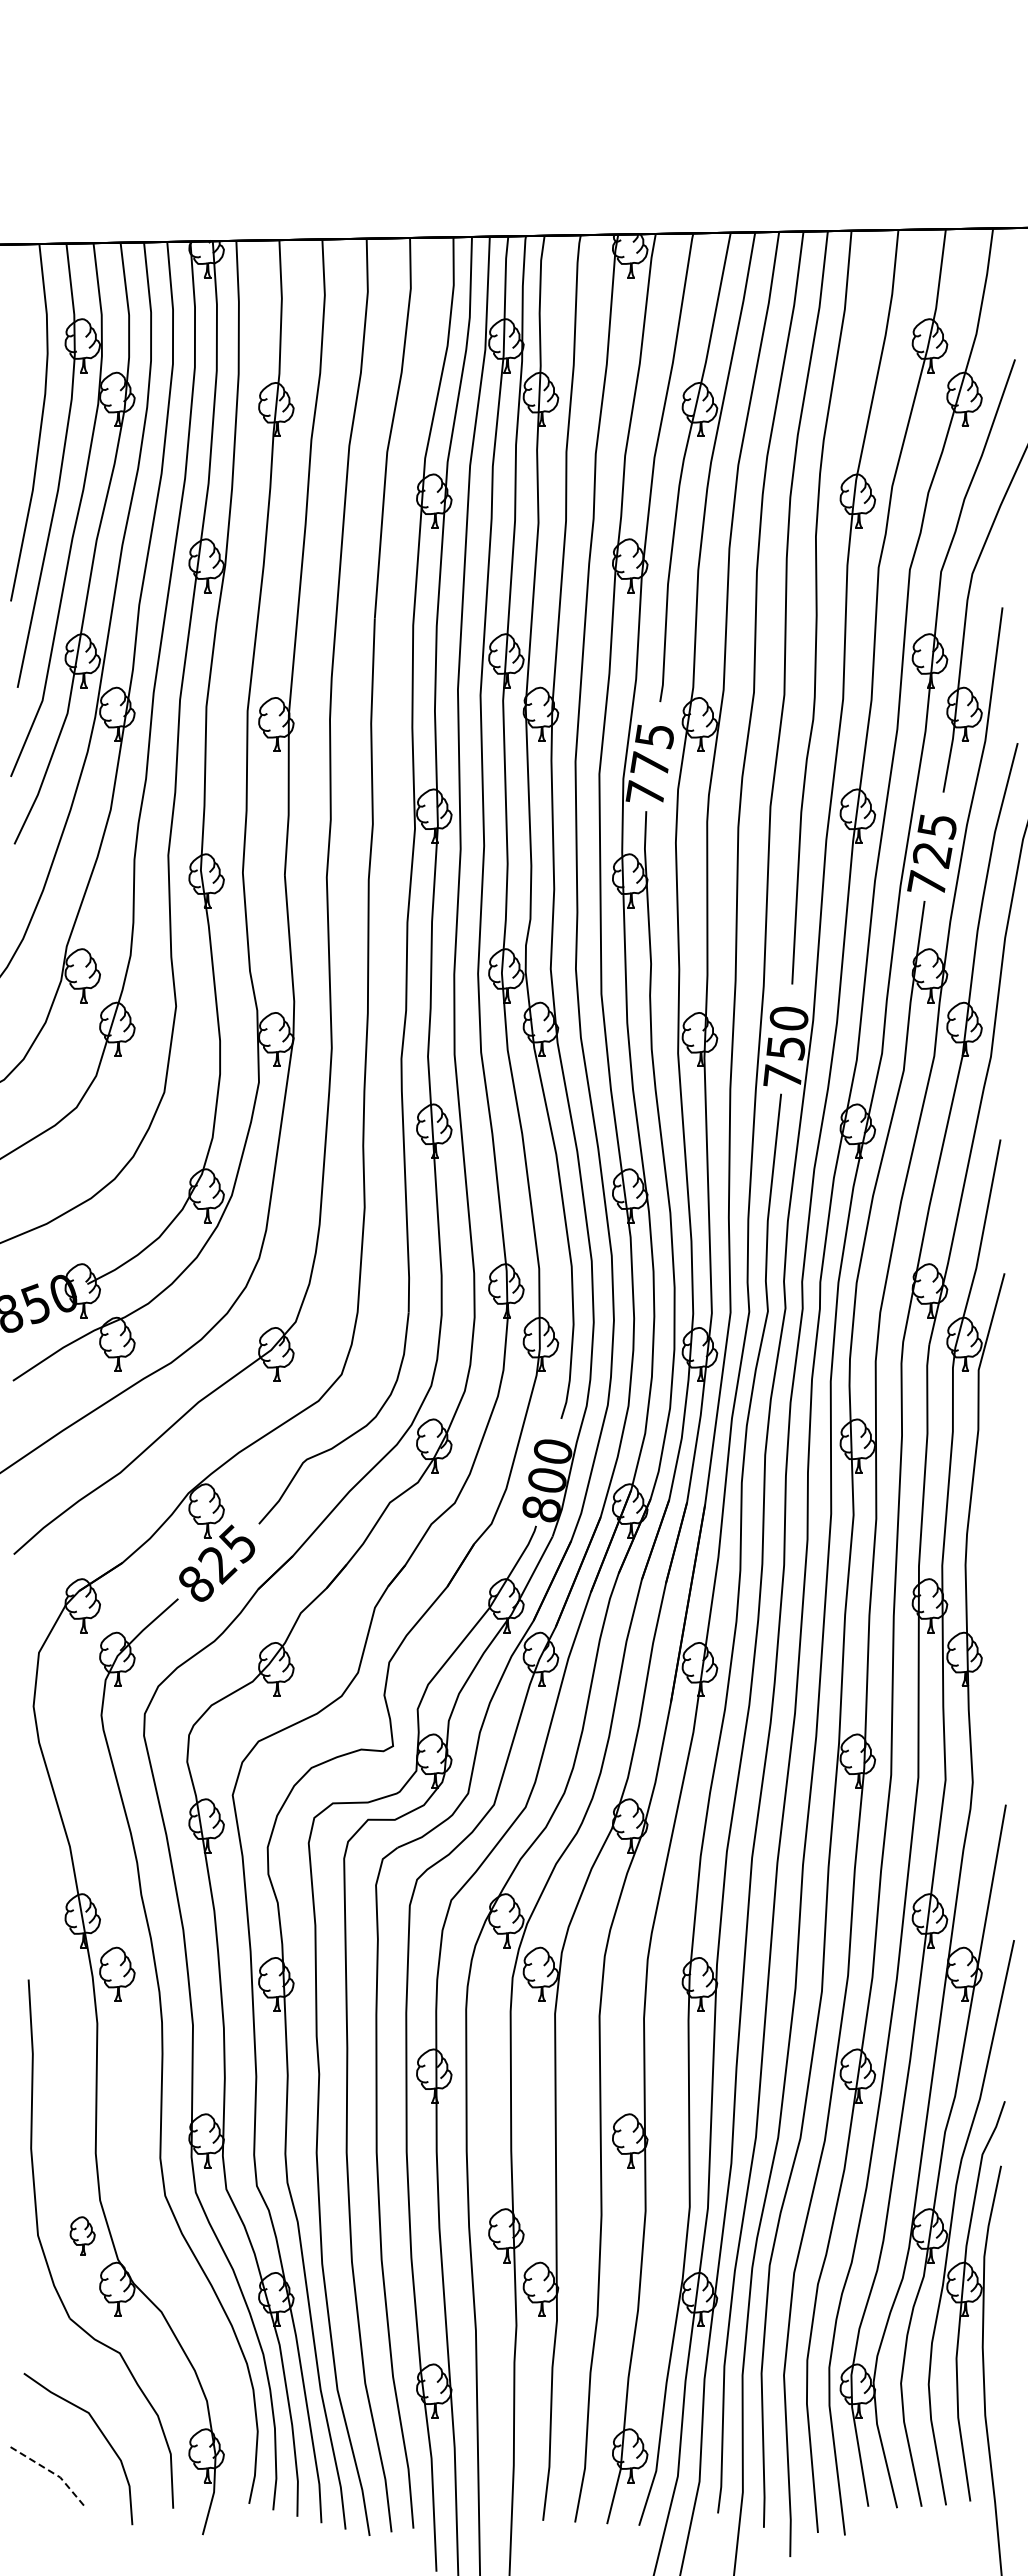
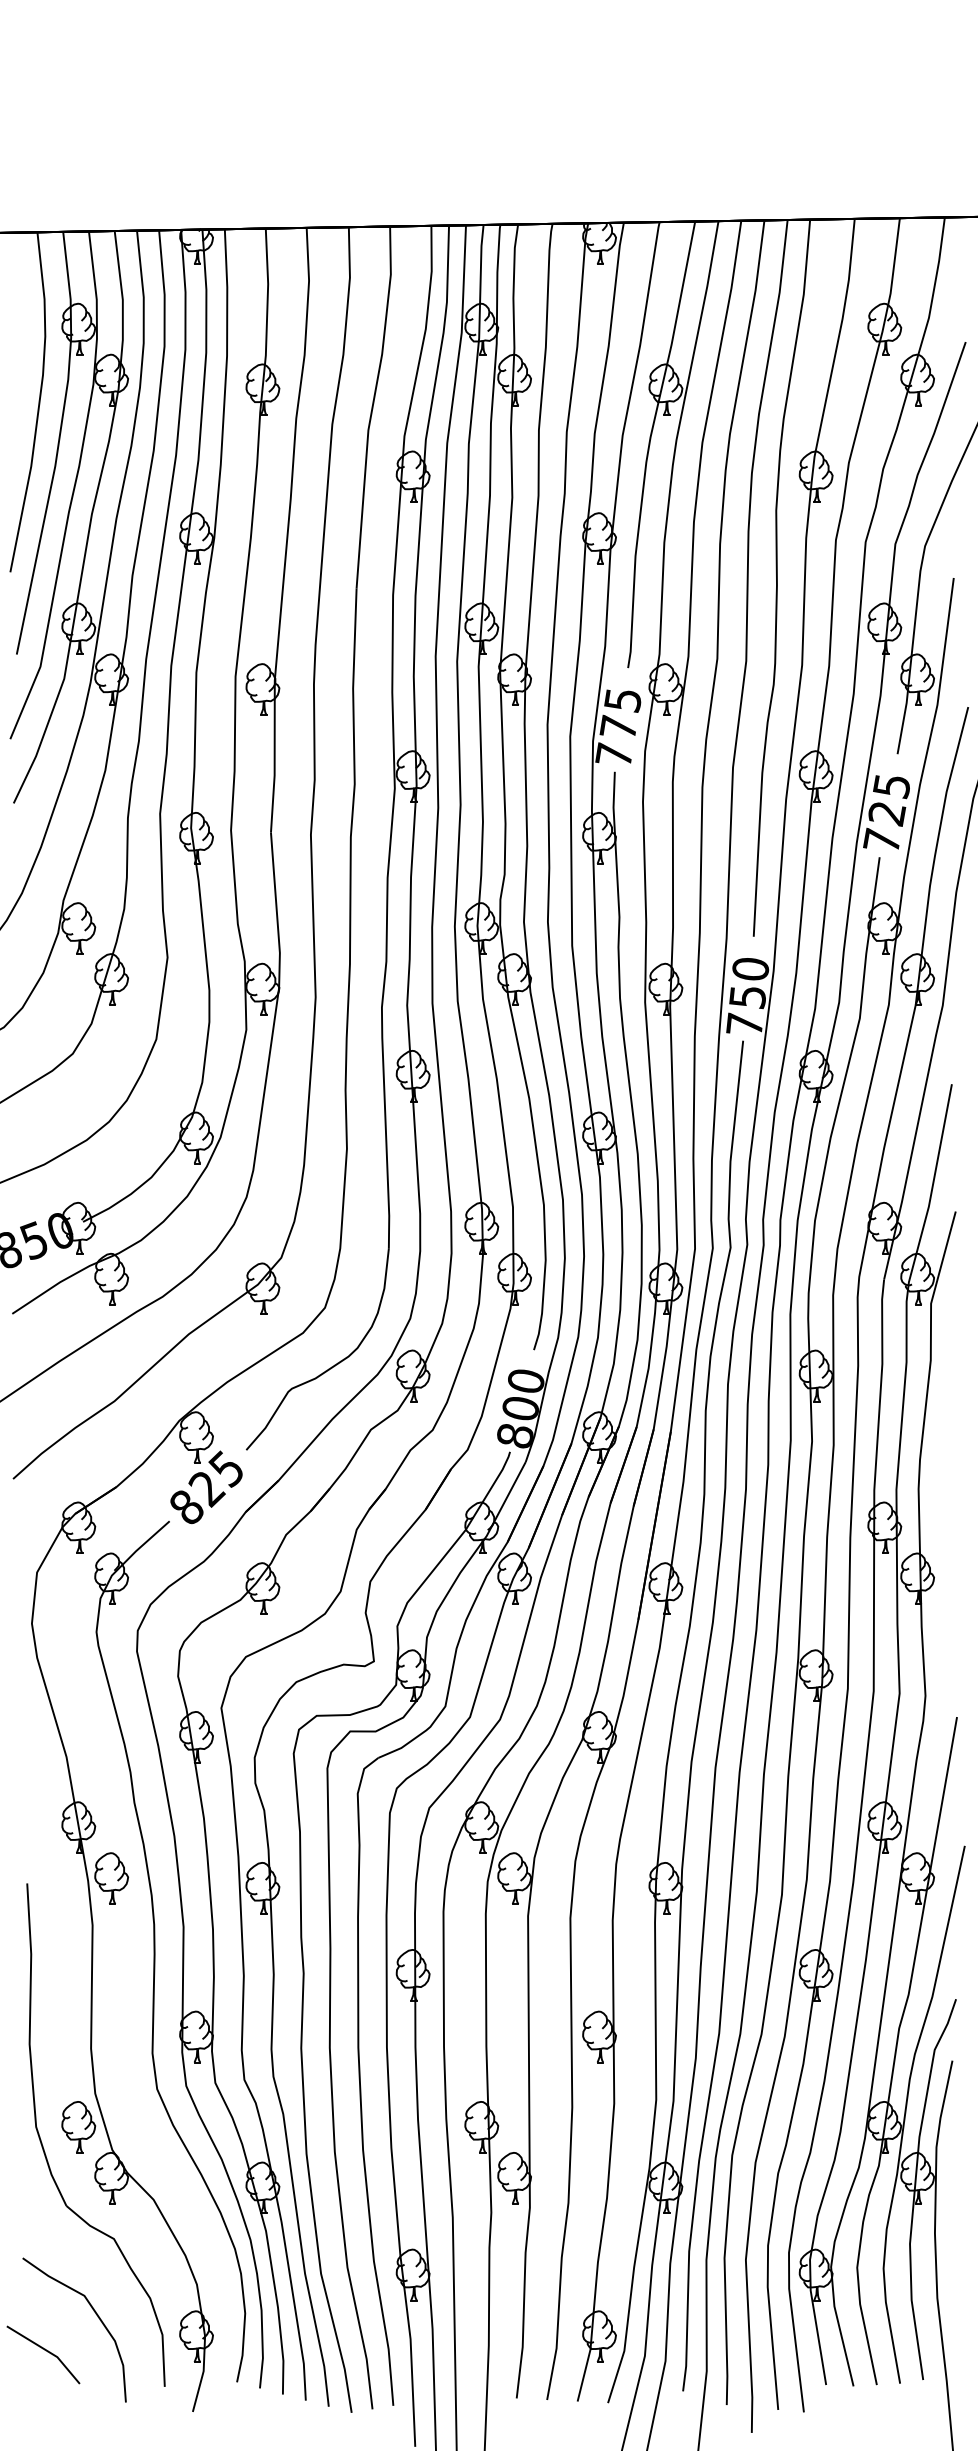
part: (82, 2235) -> (78, 2126), size x1.43
line: (49, 2470) -> (47, 2350), dashed -> solid

